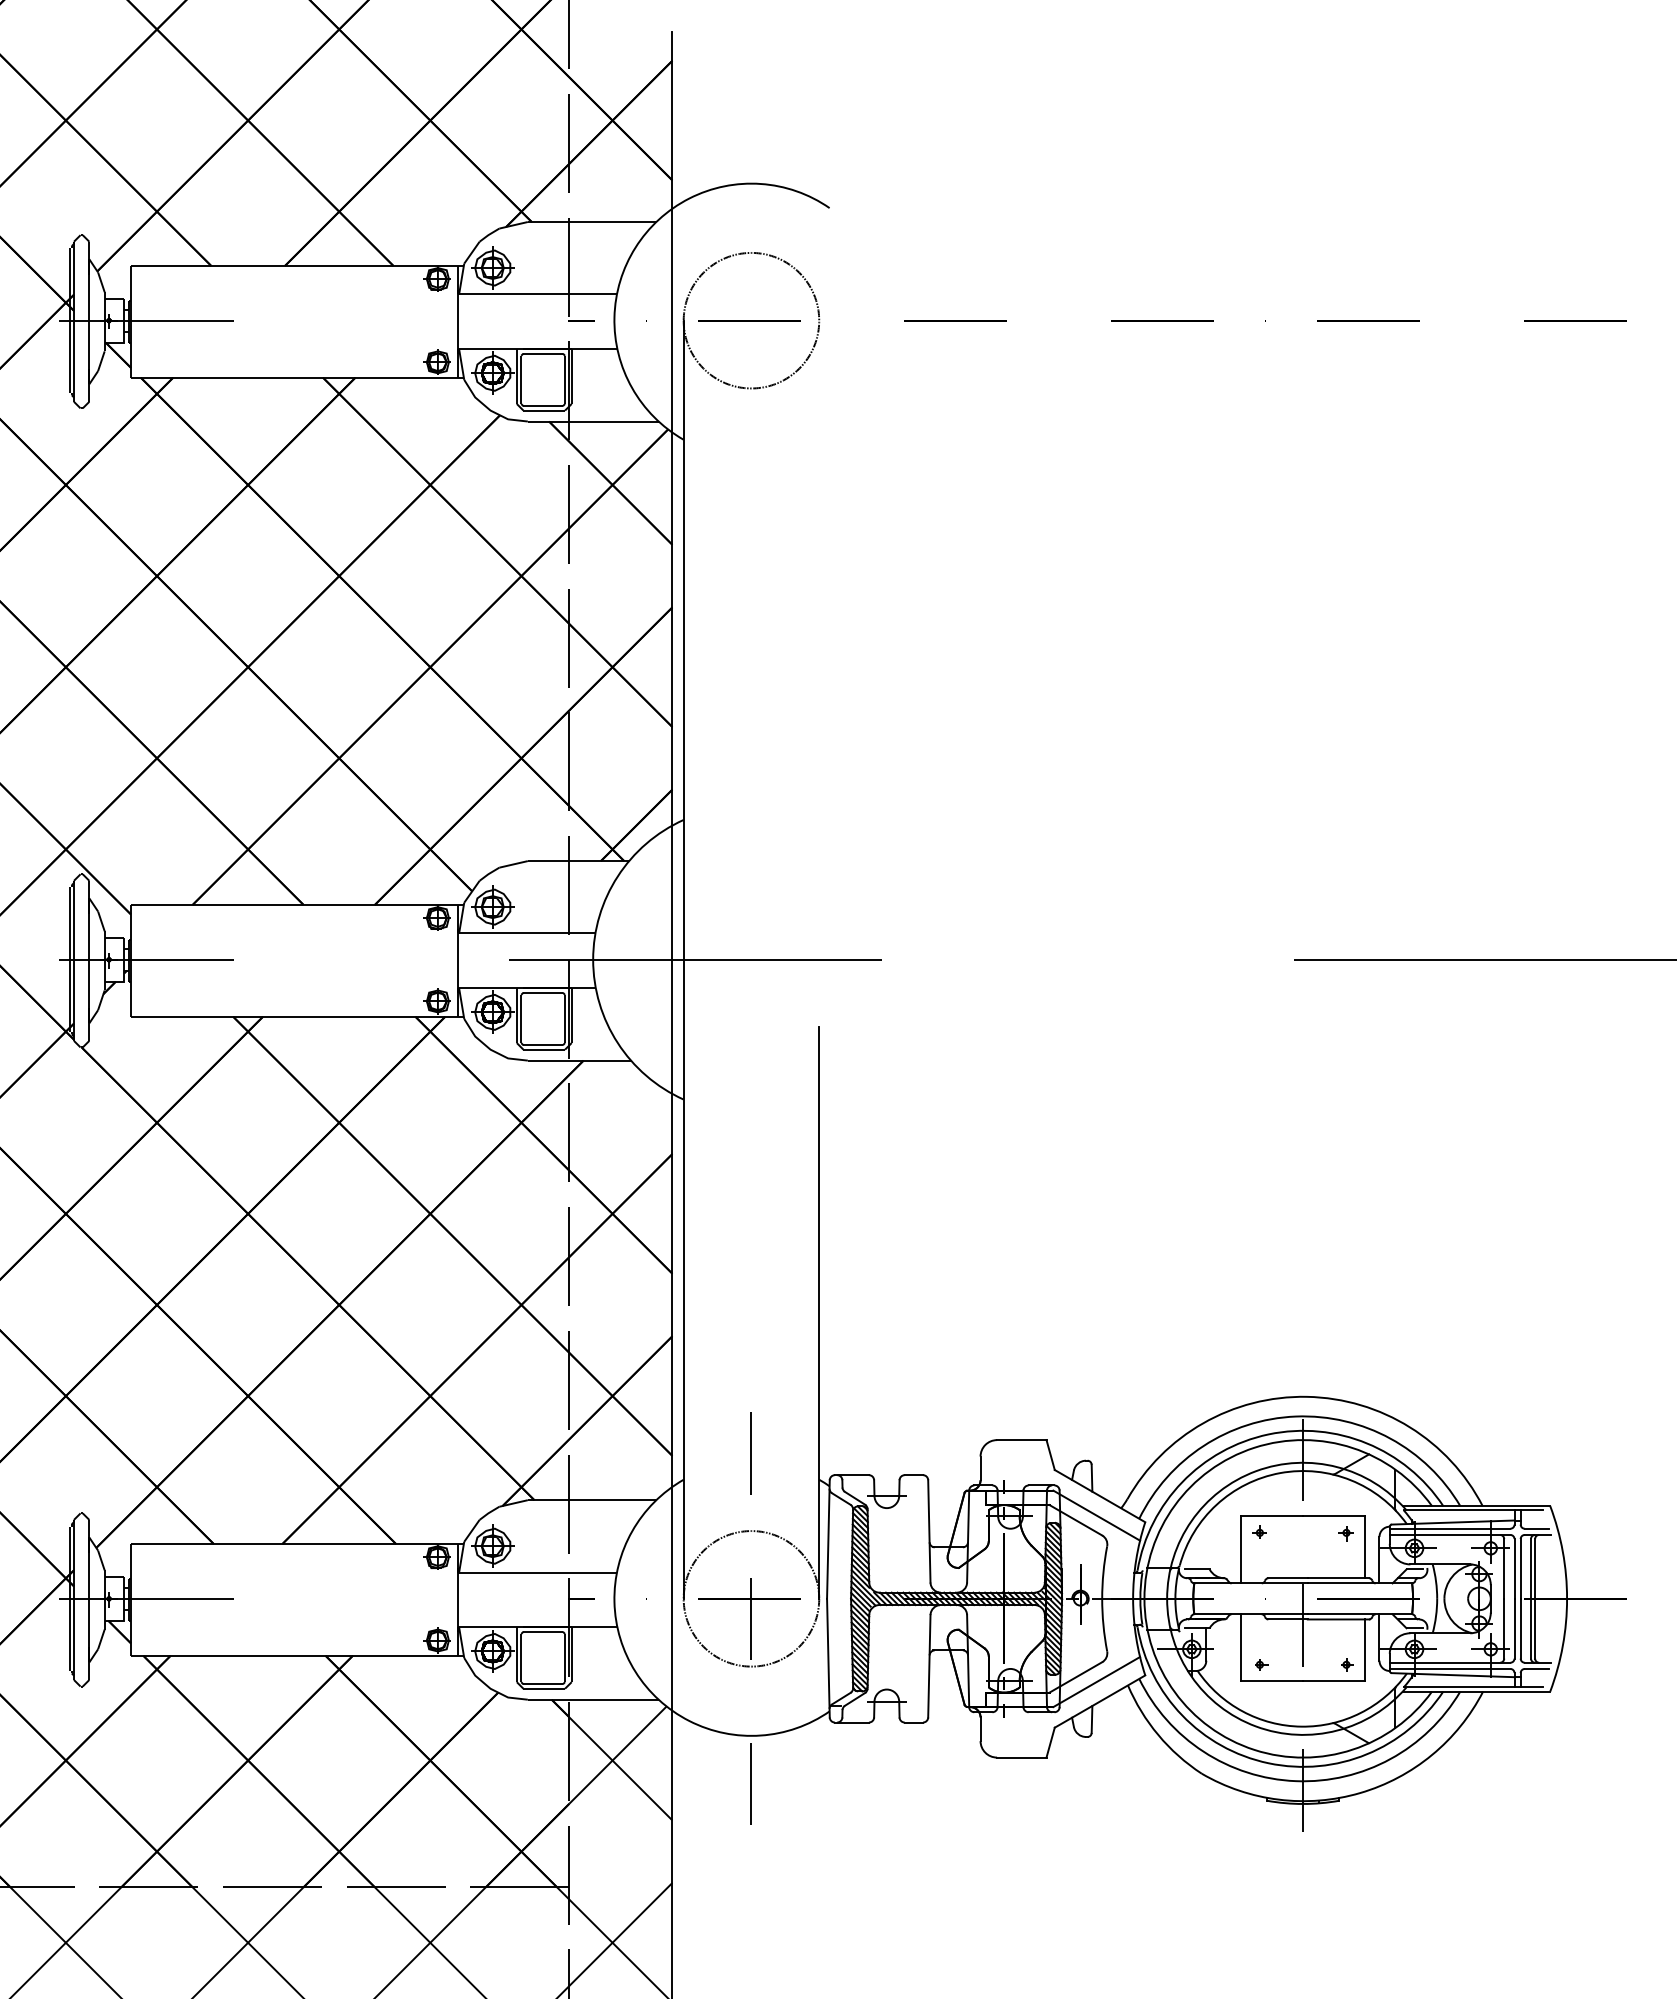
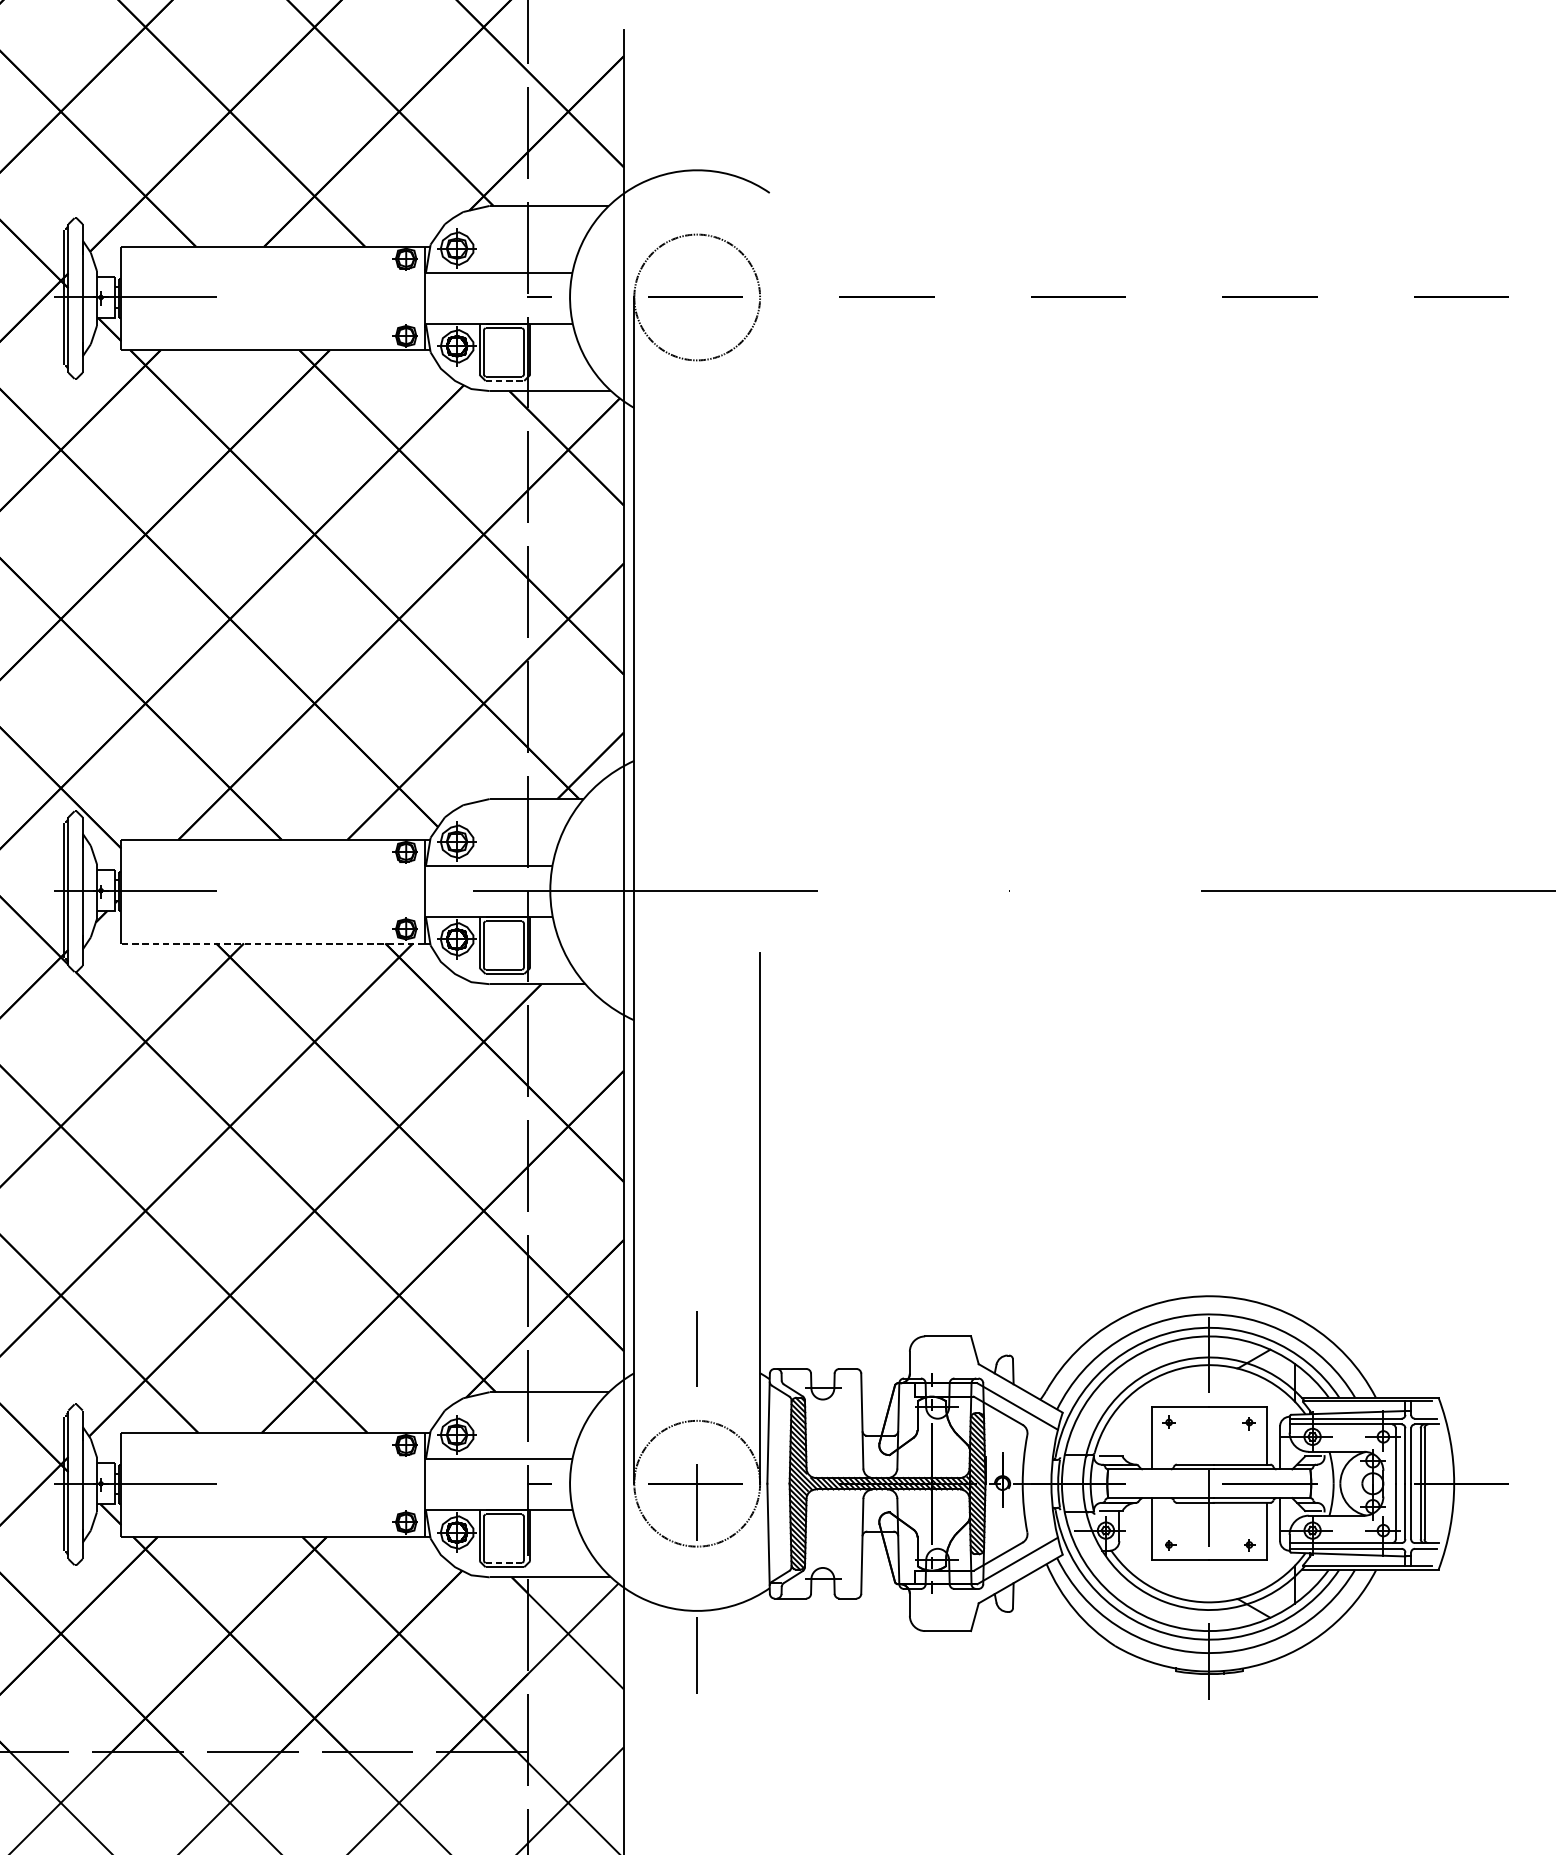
line: (544, 410) -> (505, 380), solid -> dashed
line: (293, 1016) -> (272, 943), solid -> dashed
line: (543, 1684) -> (504, 1563), solid -> dashed

